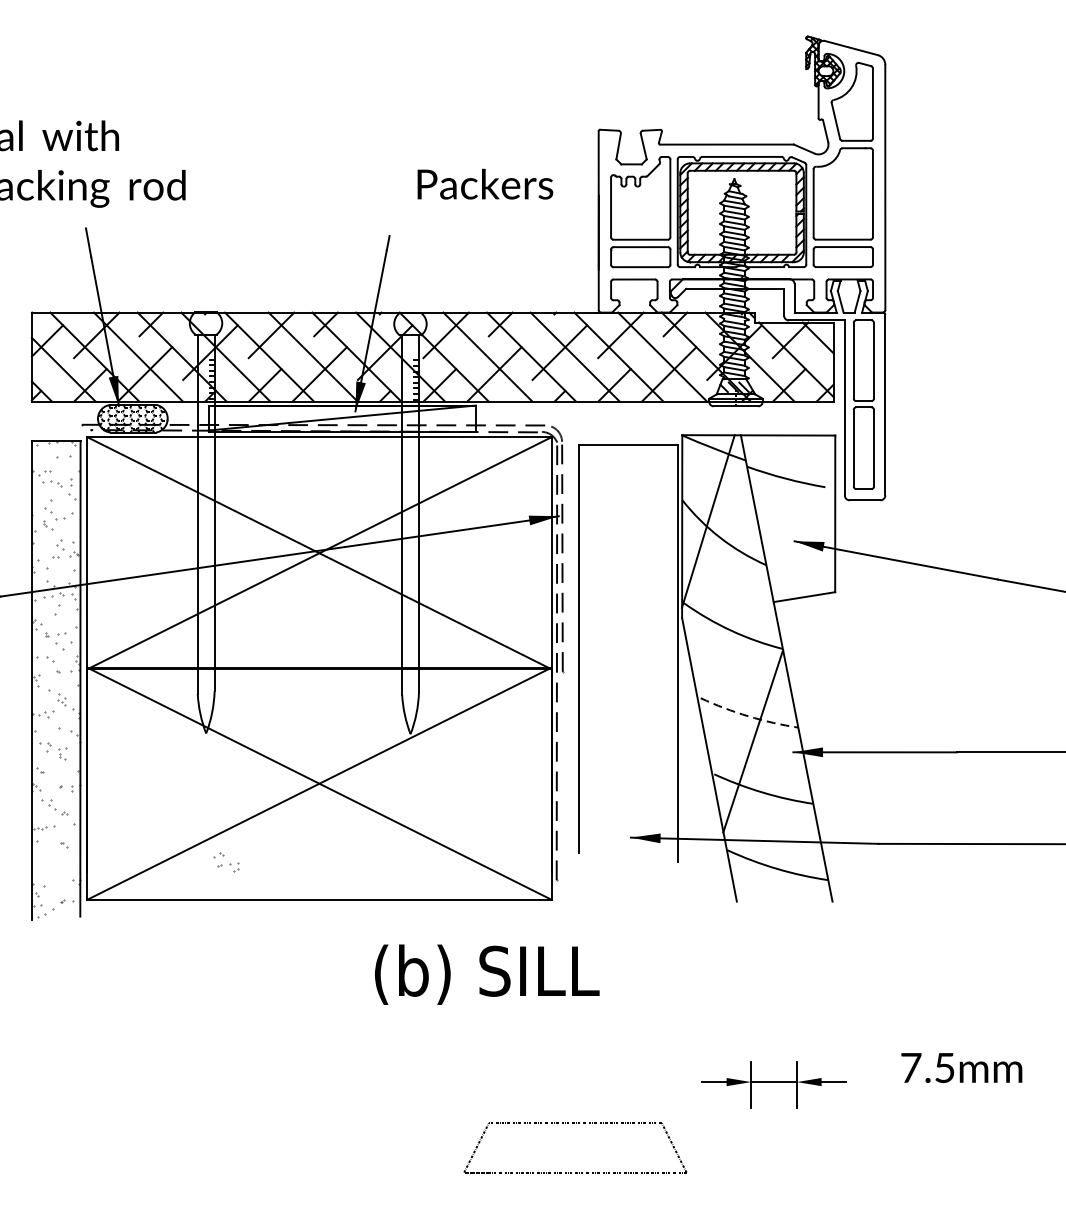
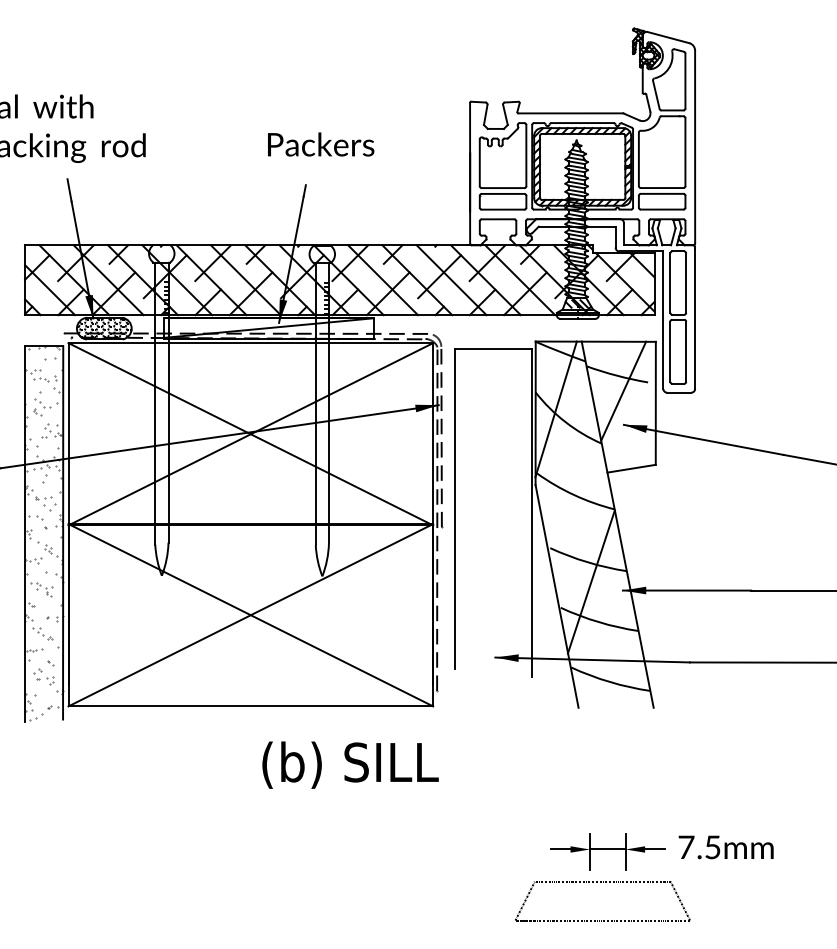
text: (485, 184) -> (321, 144), moved
line: (794, 497) -> (623, 390), added
arc: (748, 716) -> (587, 562), dashed -> solid
part: (226, 861) -> (43, 676), moved
text: (487, 973) -> (350, 764), moved
text: (960, 1068) -> (725, 847), moved
part: (573, 1124) -> (601, 882), moved

